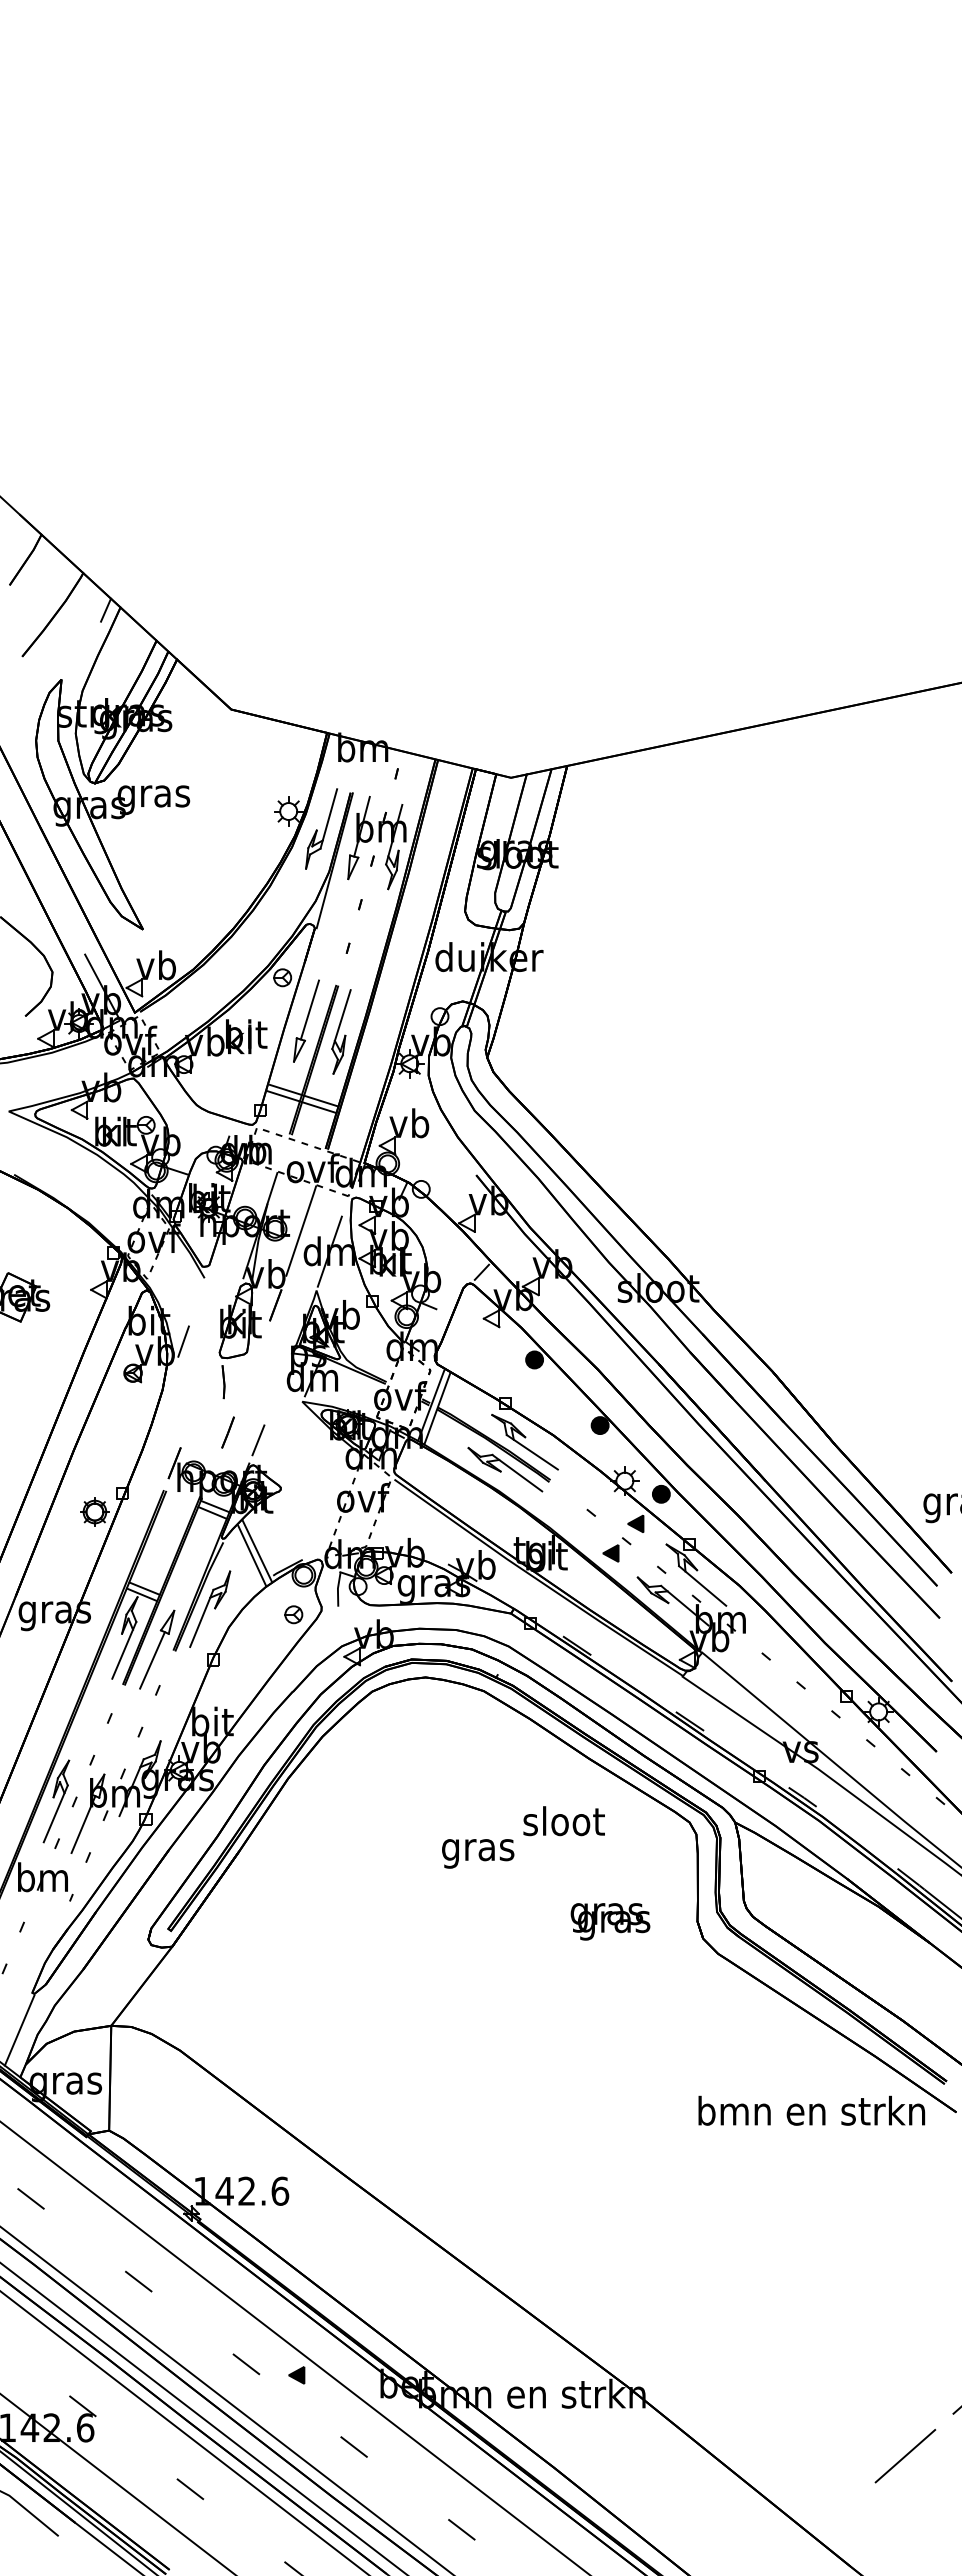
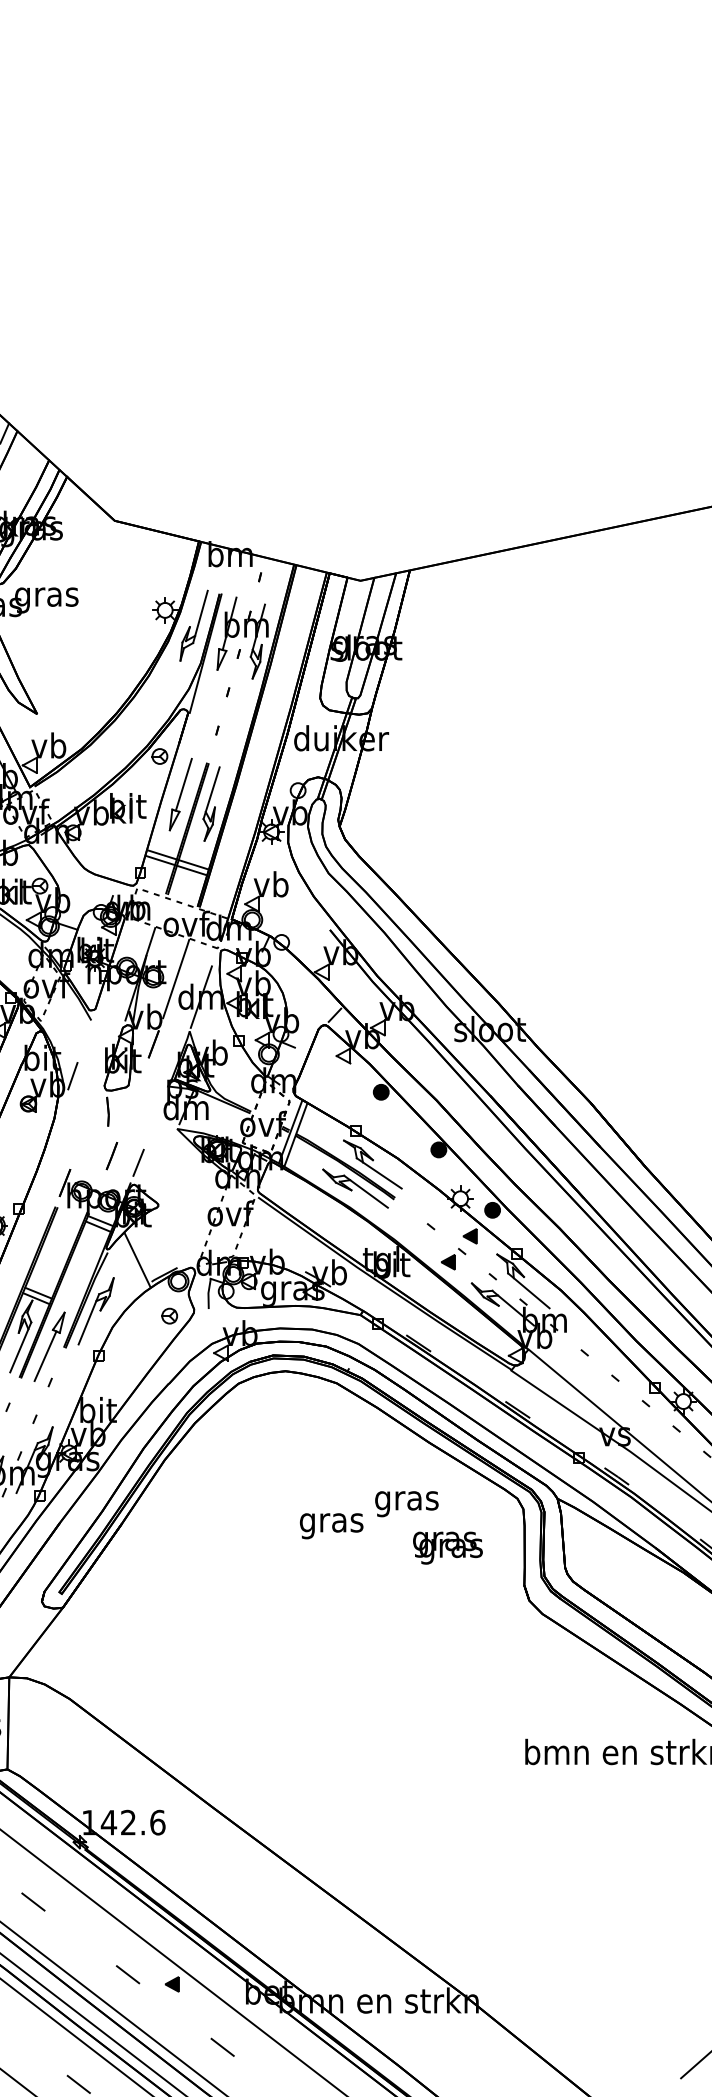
line: (252, 1555) -> (133, 1264), removed
text: (563, 1824) -> (406, 1500), sloot -> gras
text: (610, 1921) -> (447, 1547), moved

